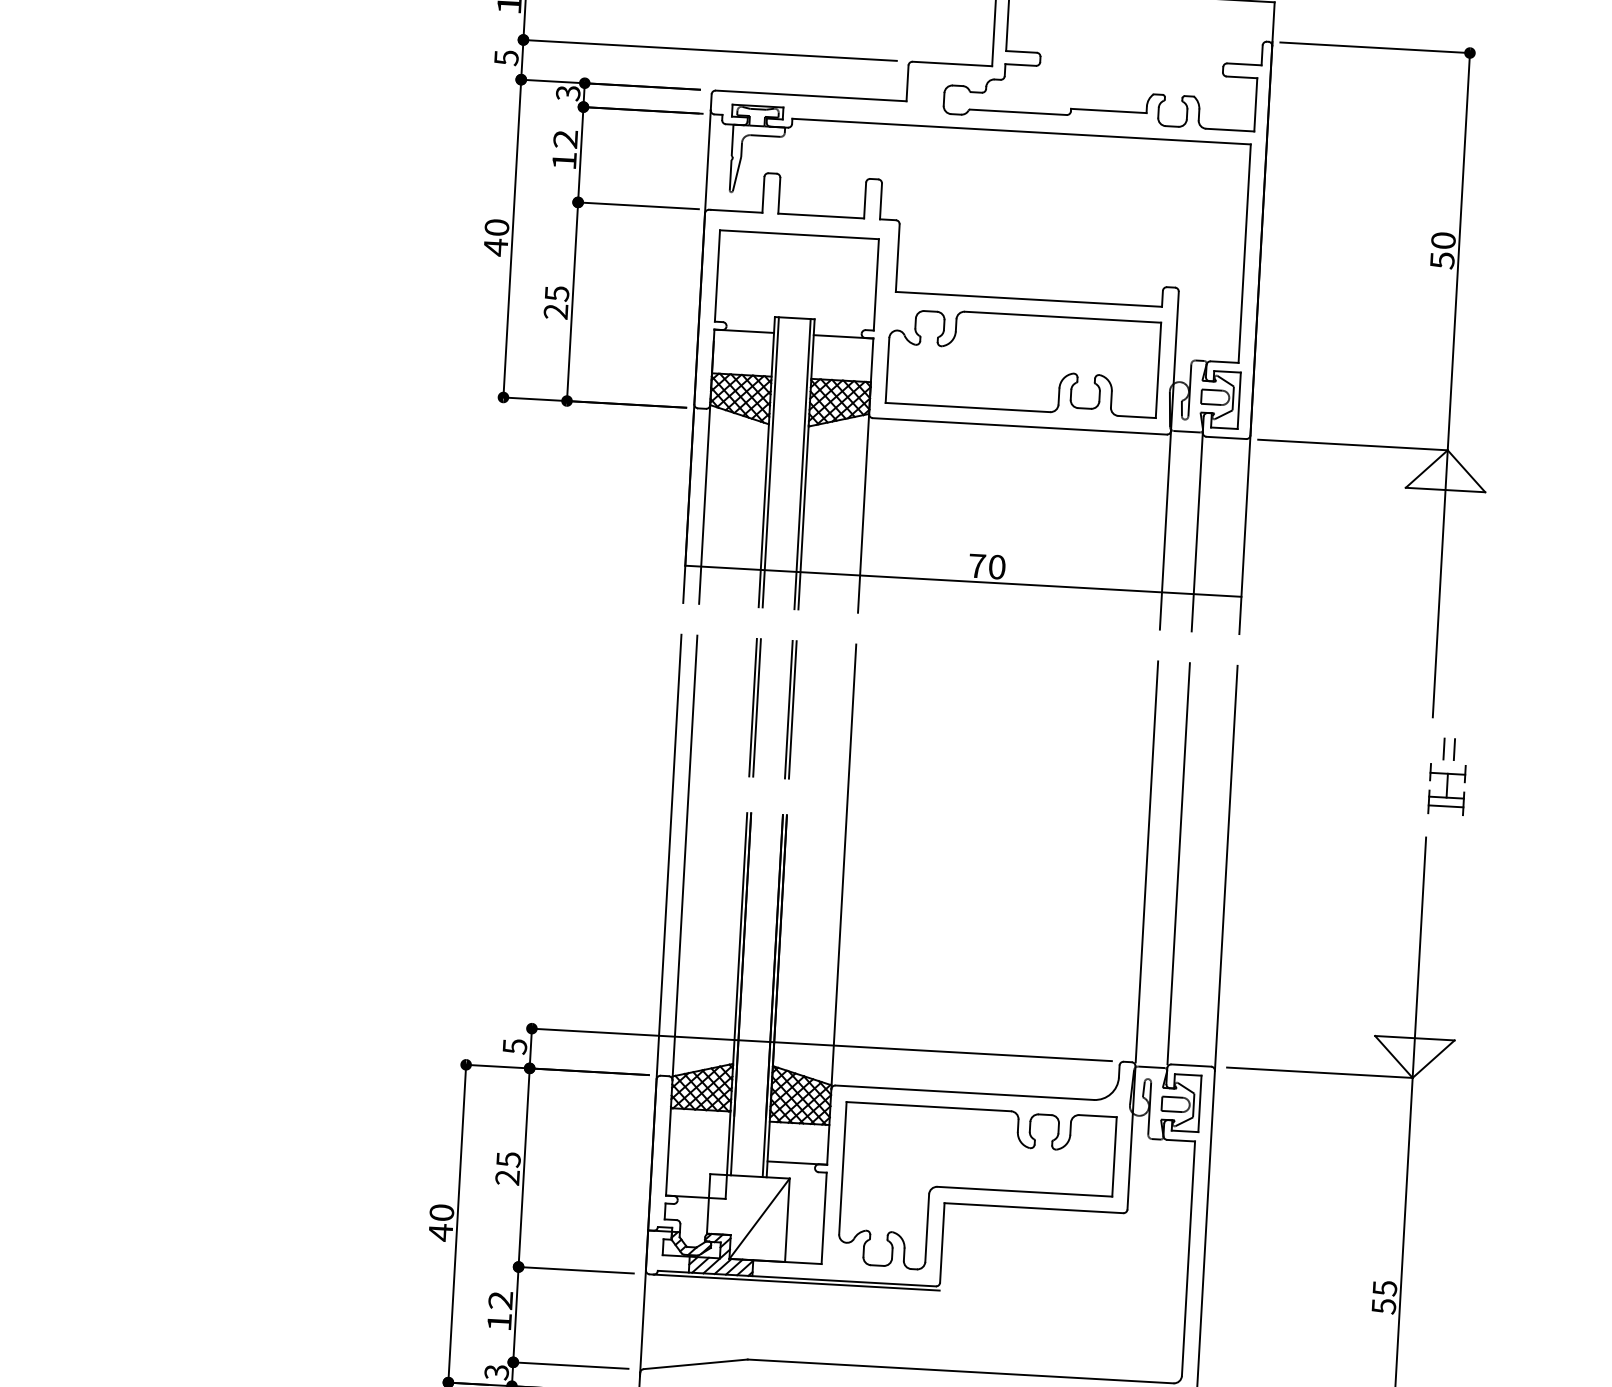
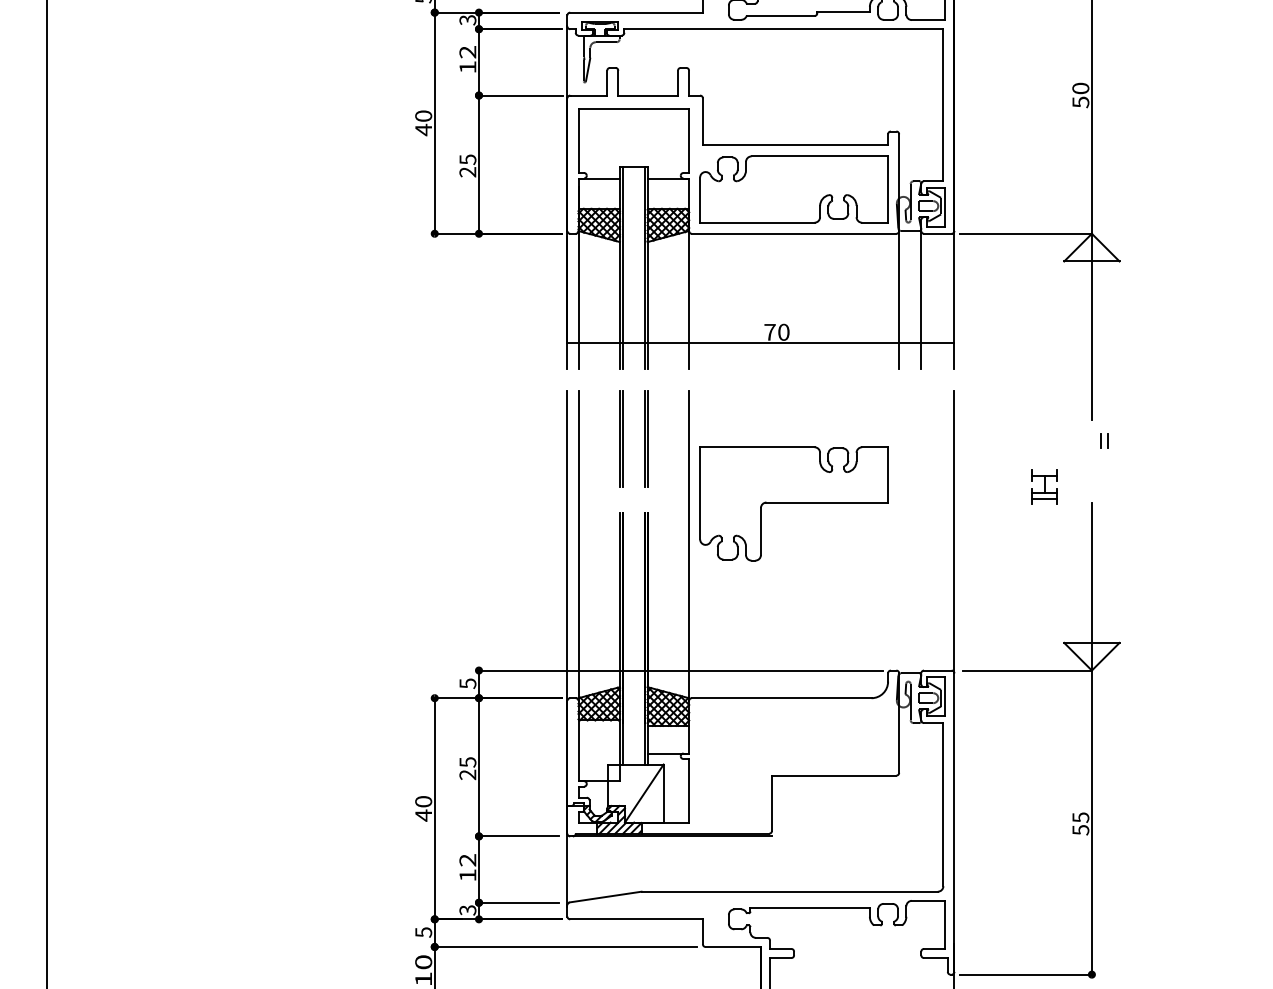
part: (1447, 788) -> (1044, 486), moved
line: (1147, 861) -> (899, 530), removed
line: (1179, 862) -> (921, 530), removed
part: (976, 1190) -> (793, 503), moved

